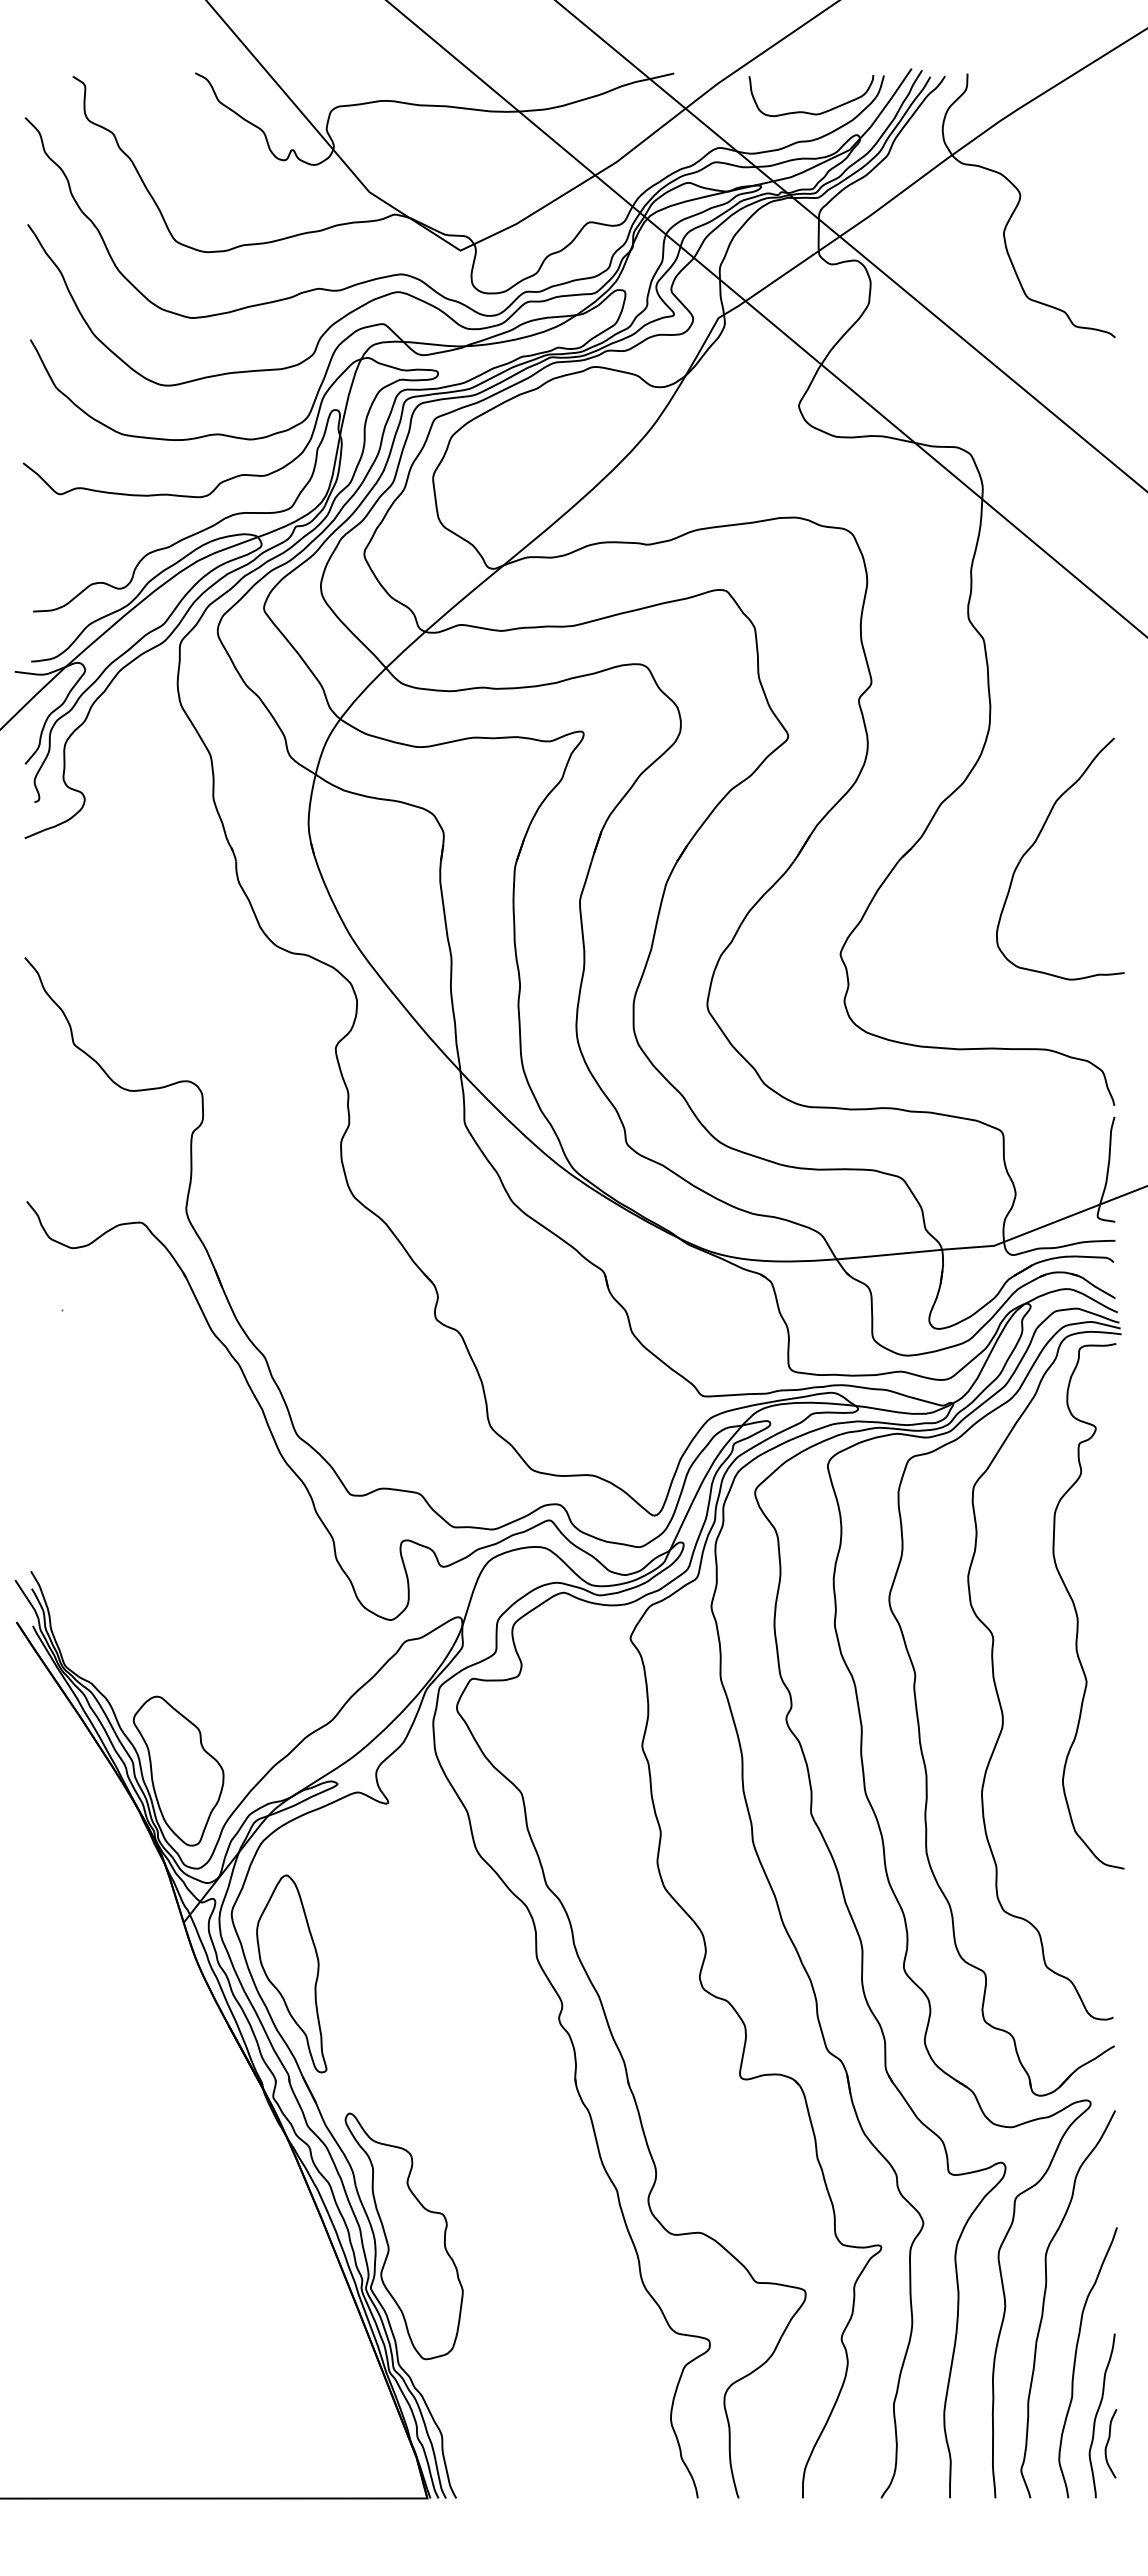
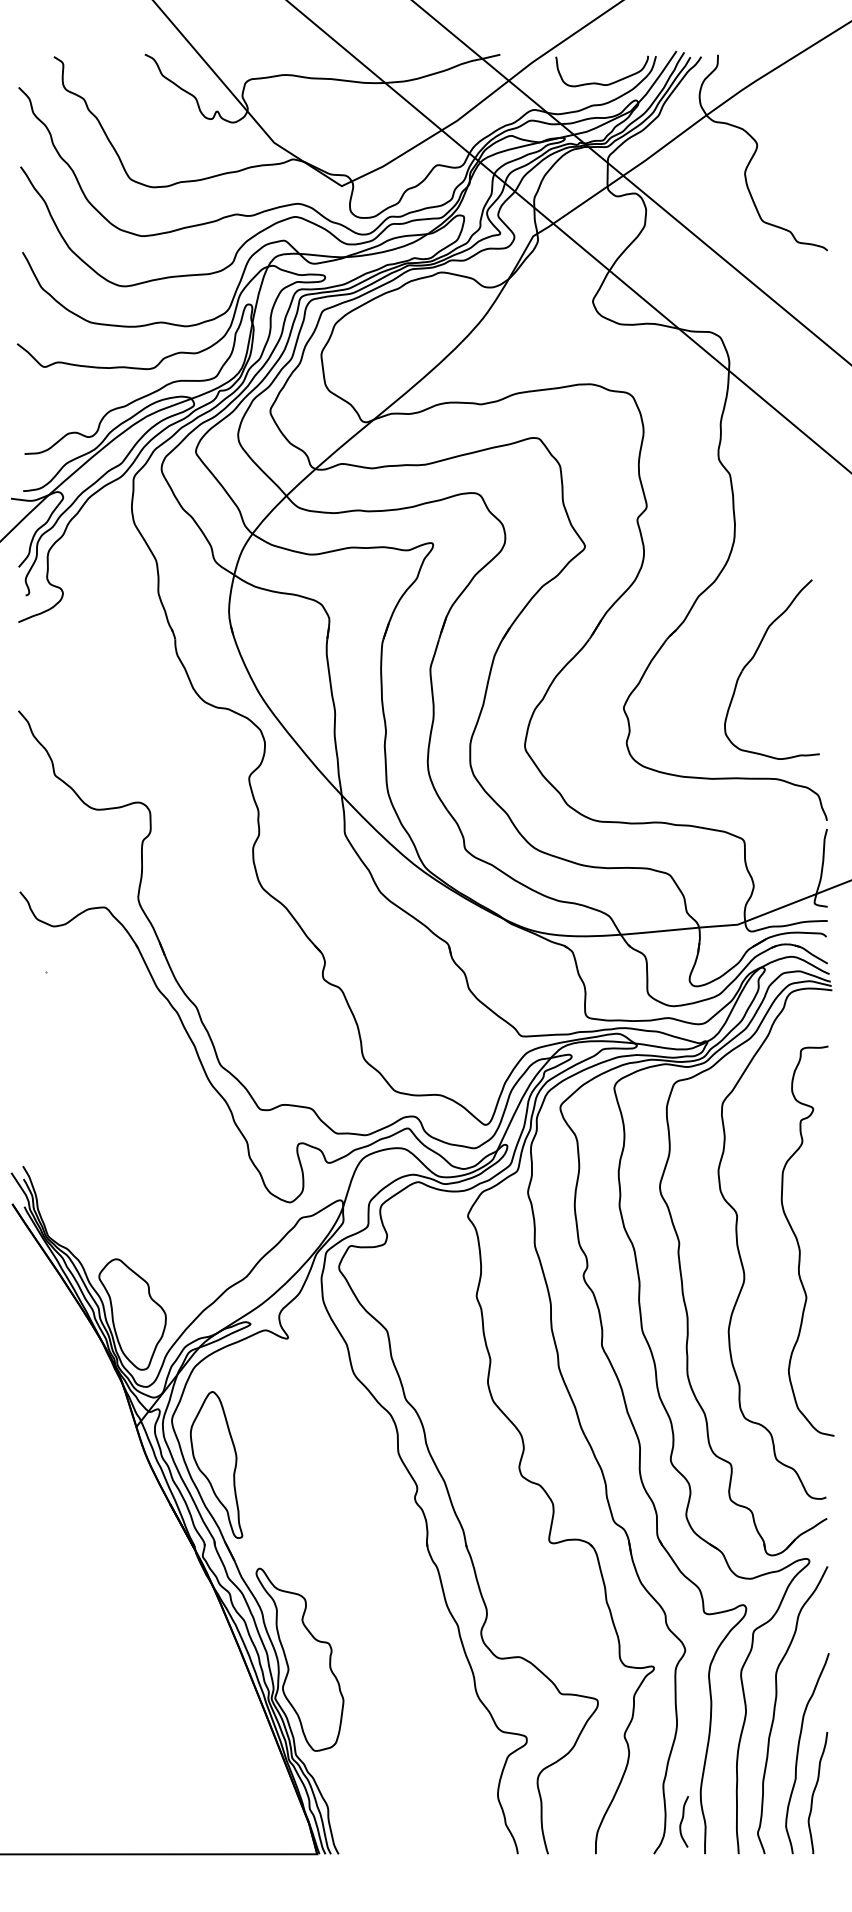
part: (1035, 843) -> (753, 658), moved
curve: (1076, 1609) -> (798, 1243), moved
curve: (1108, 2443) -> (682, 1821), moved

